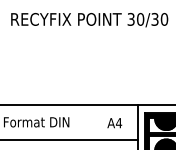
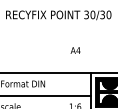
text: (114, 123) -> (75, 50), moved

